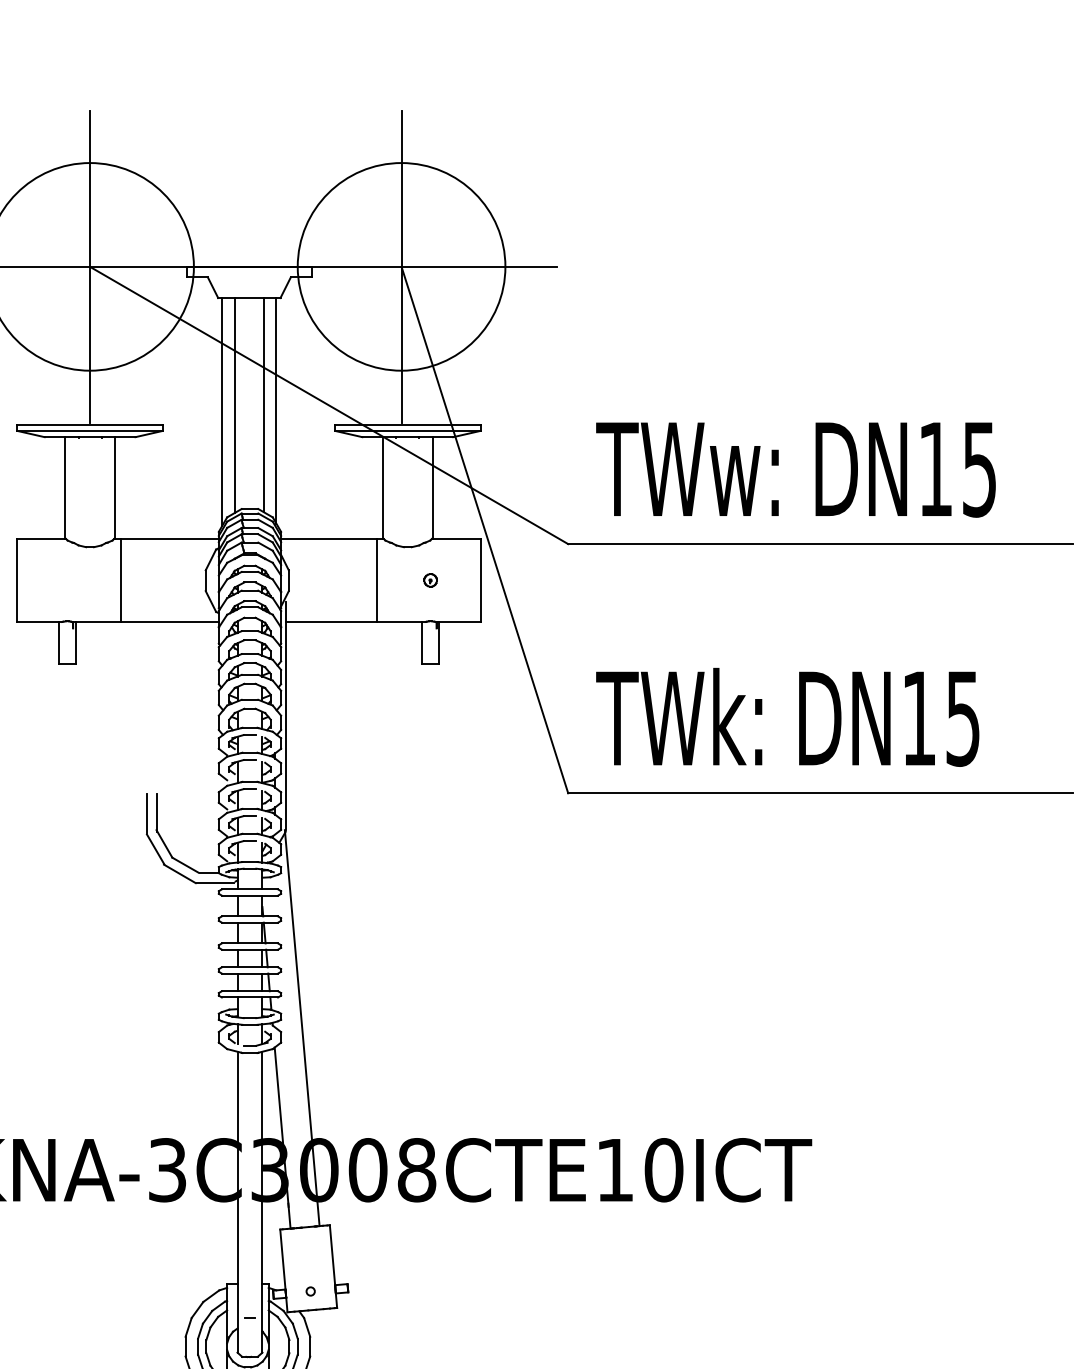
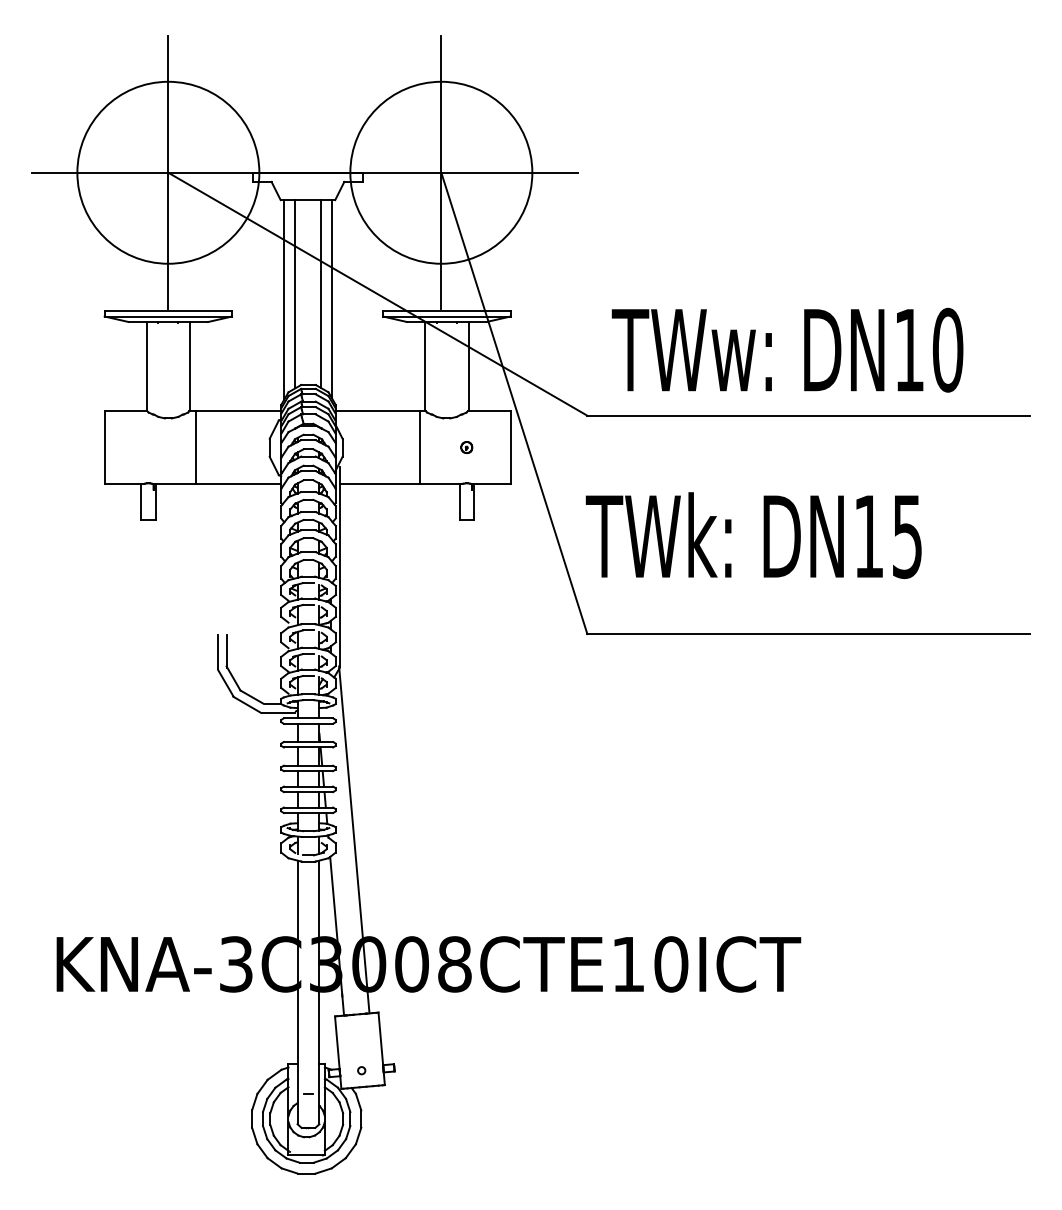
text: (979, 468) -> (947, 349), DN15 -> DN10
text: (787, 717) -> (753, 535), moved

